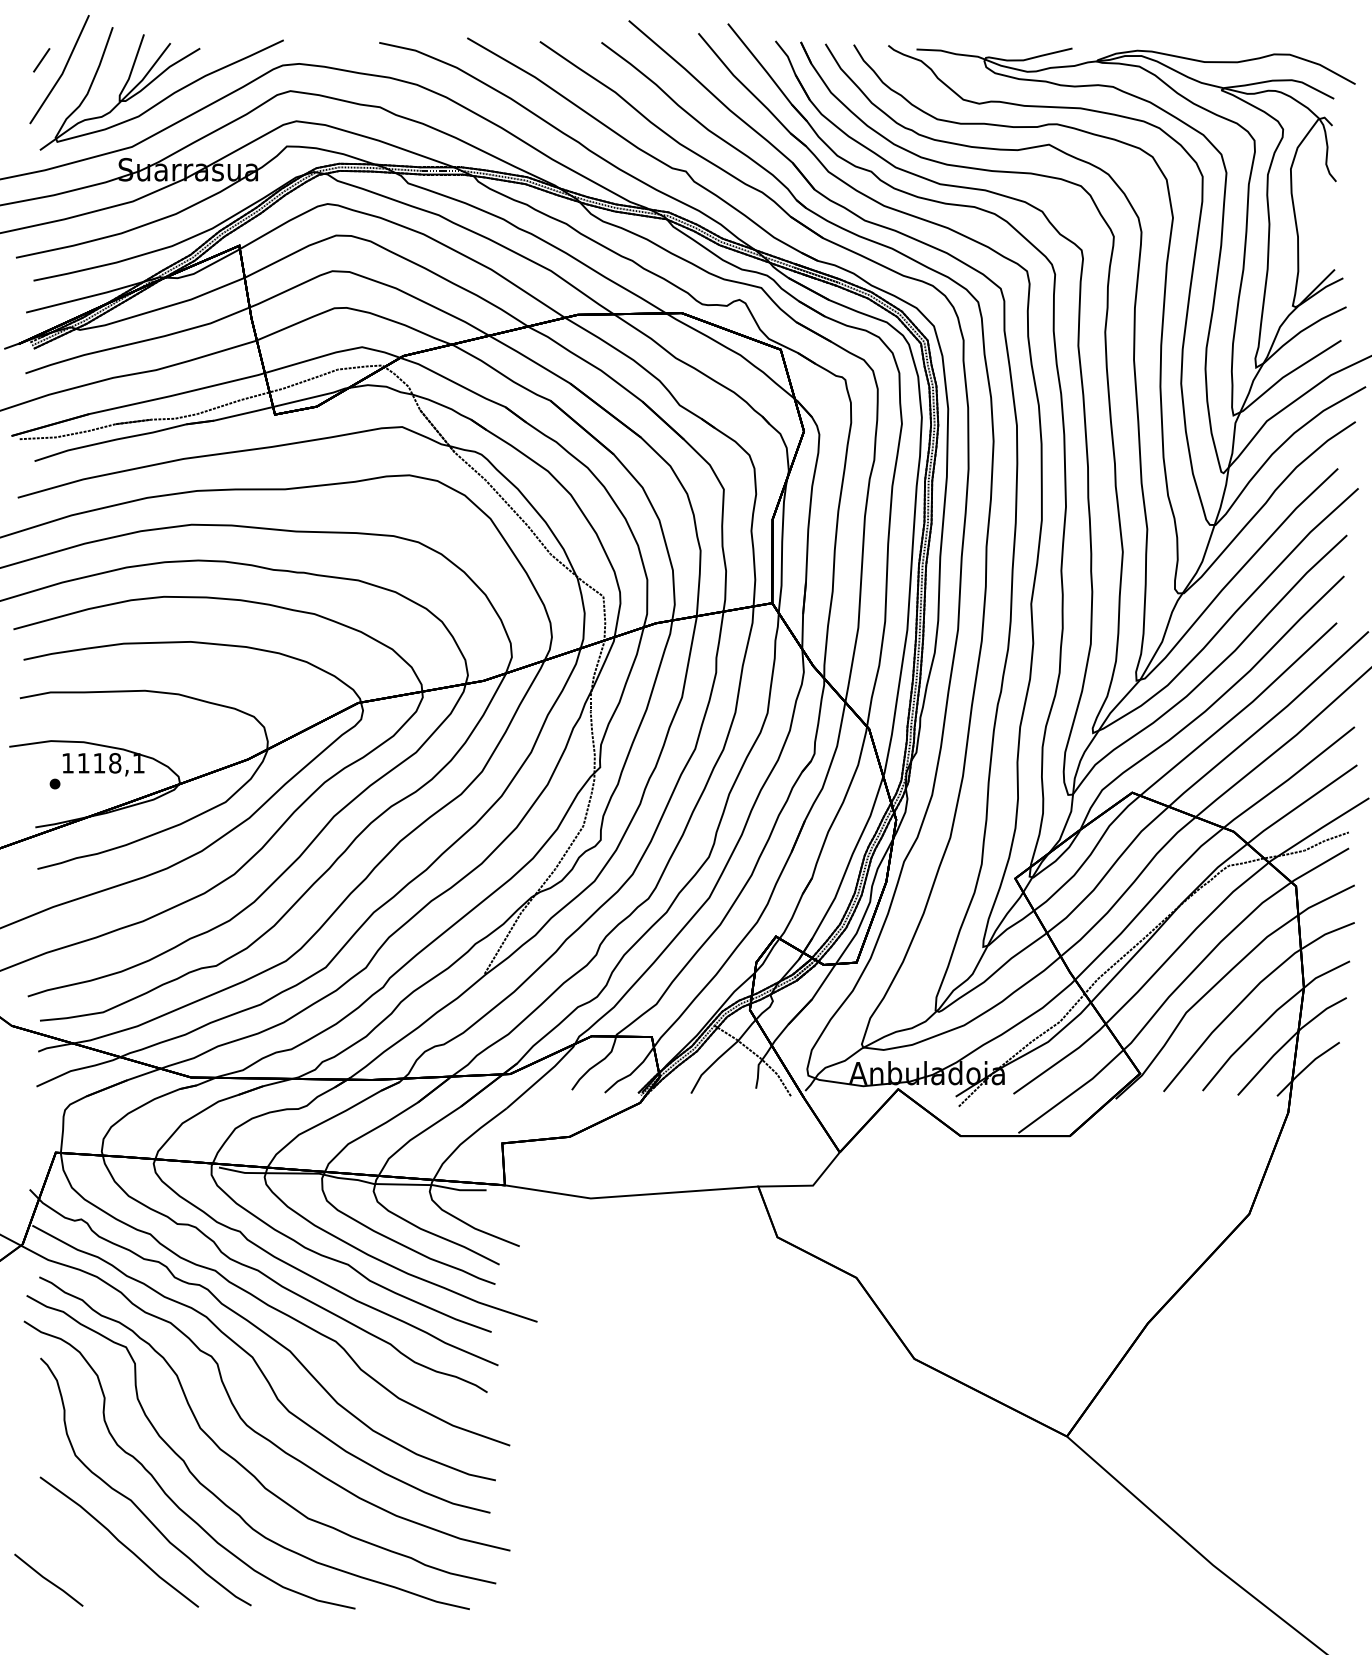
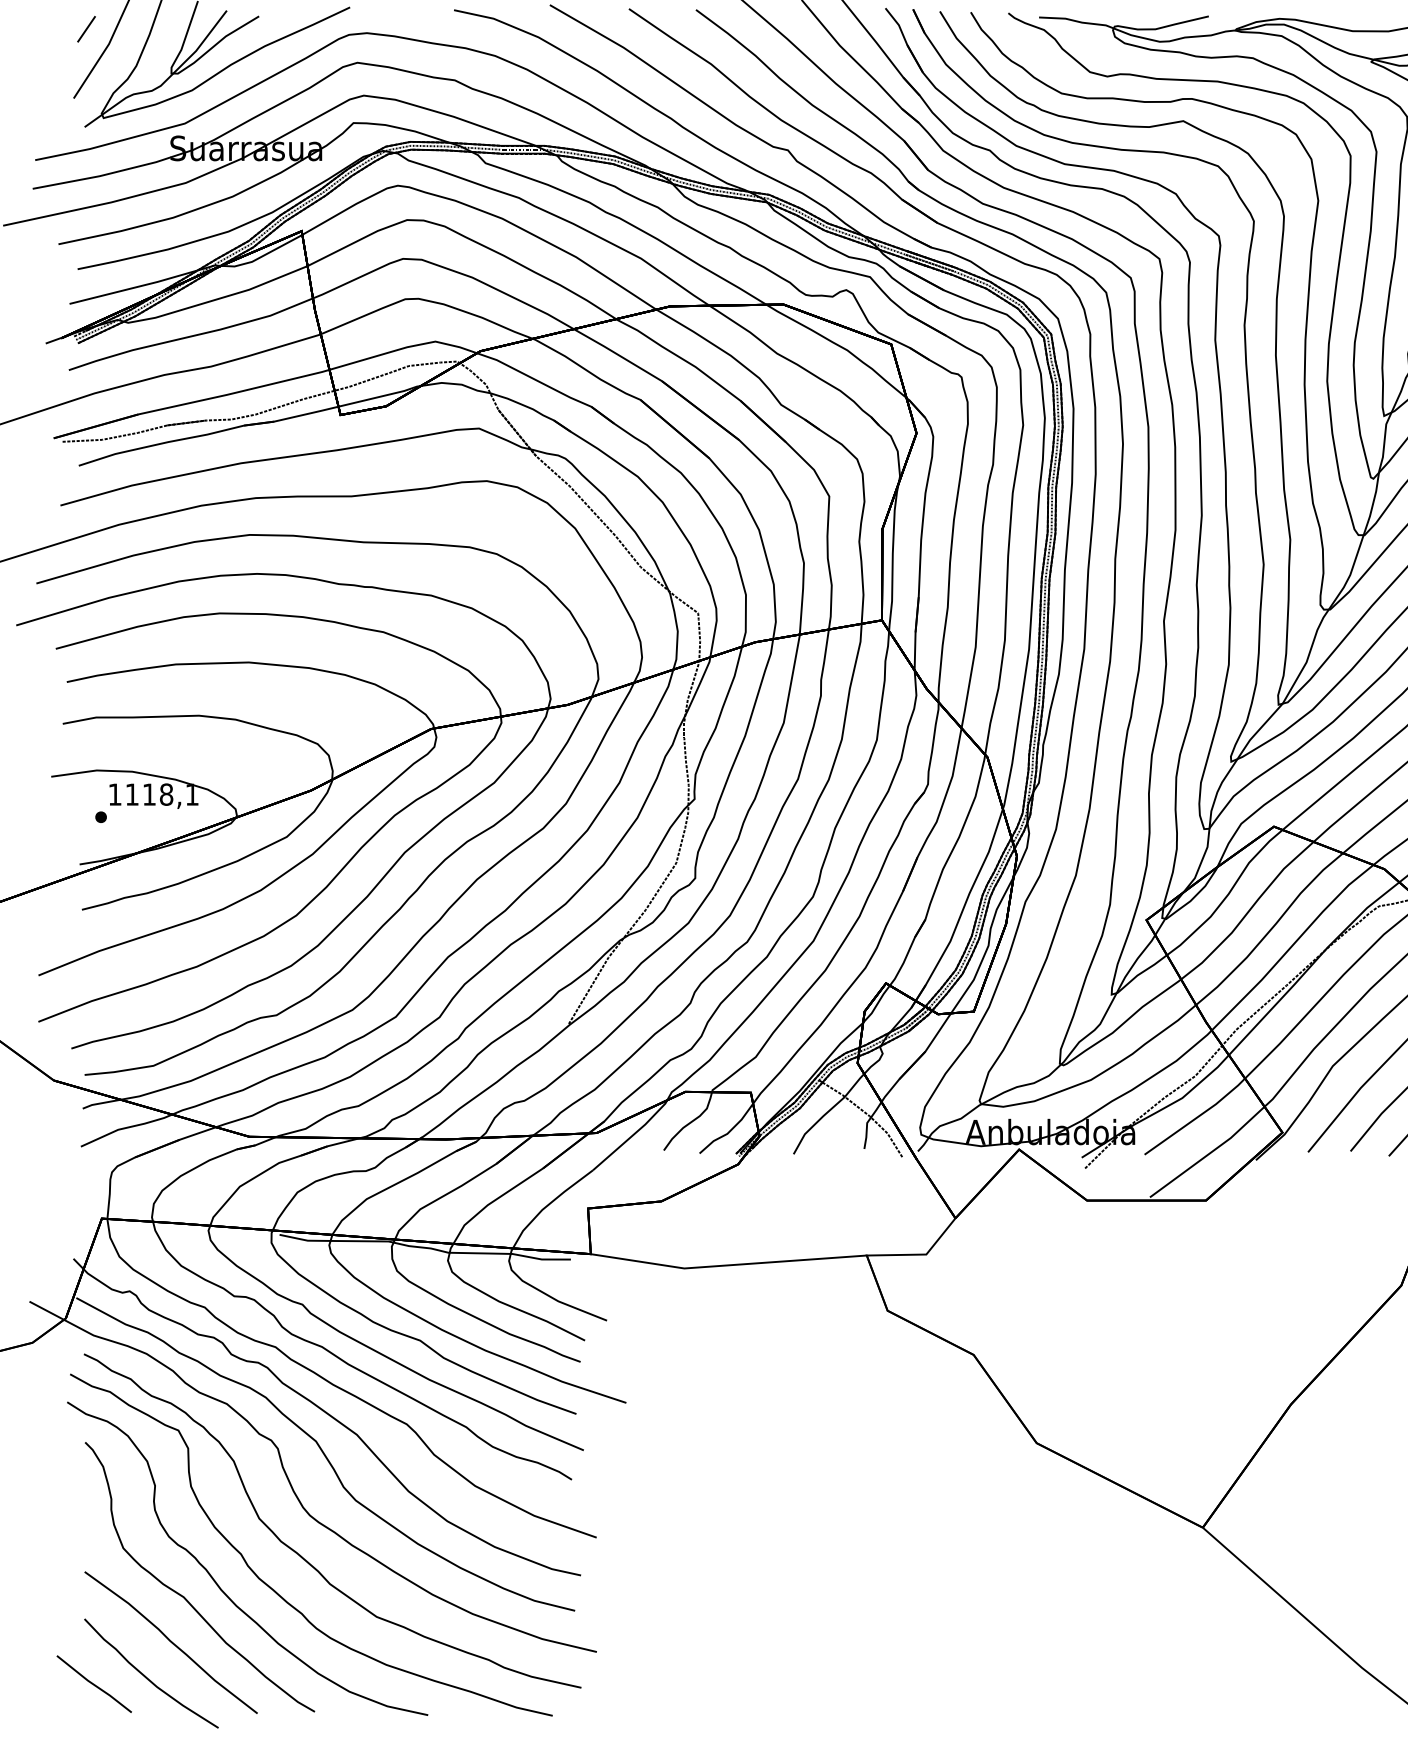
part: (101, 1570) -> (151, 1673), added

